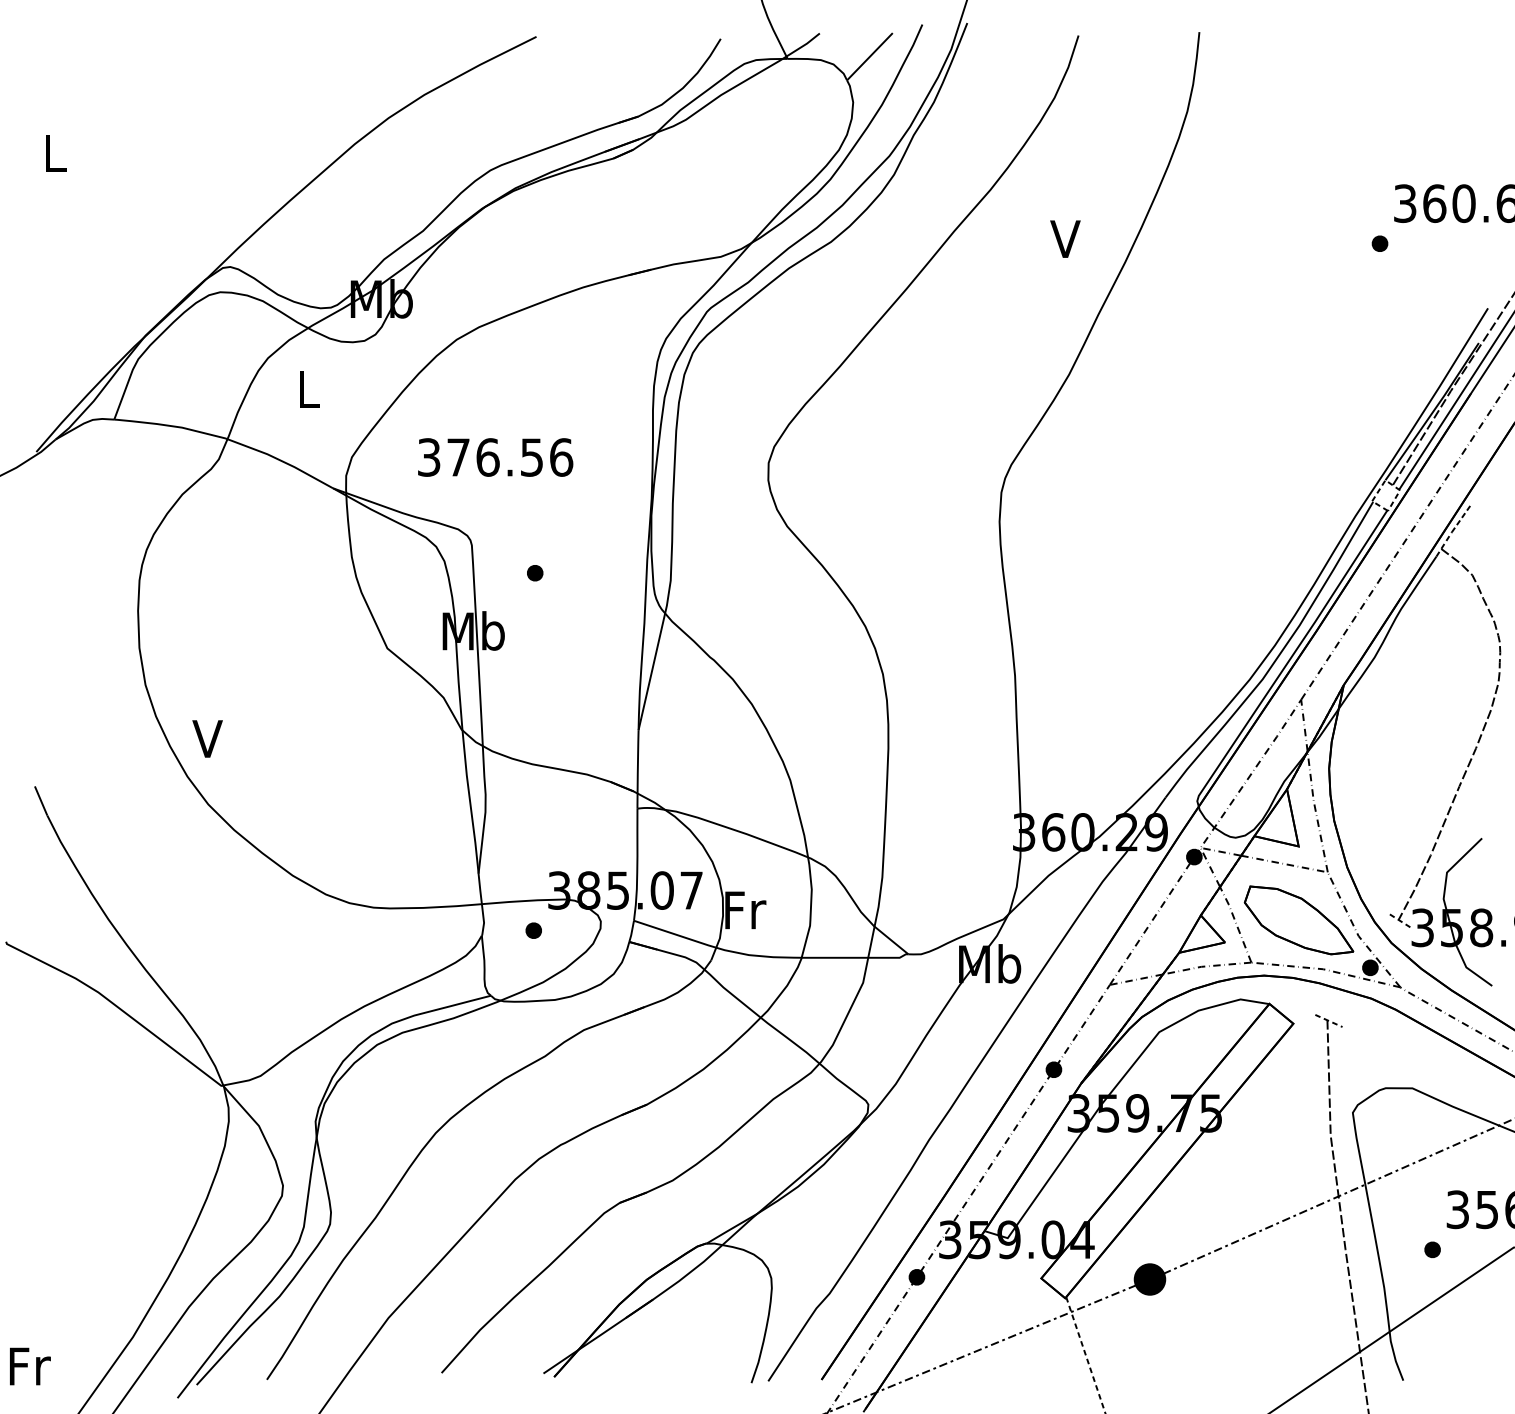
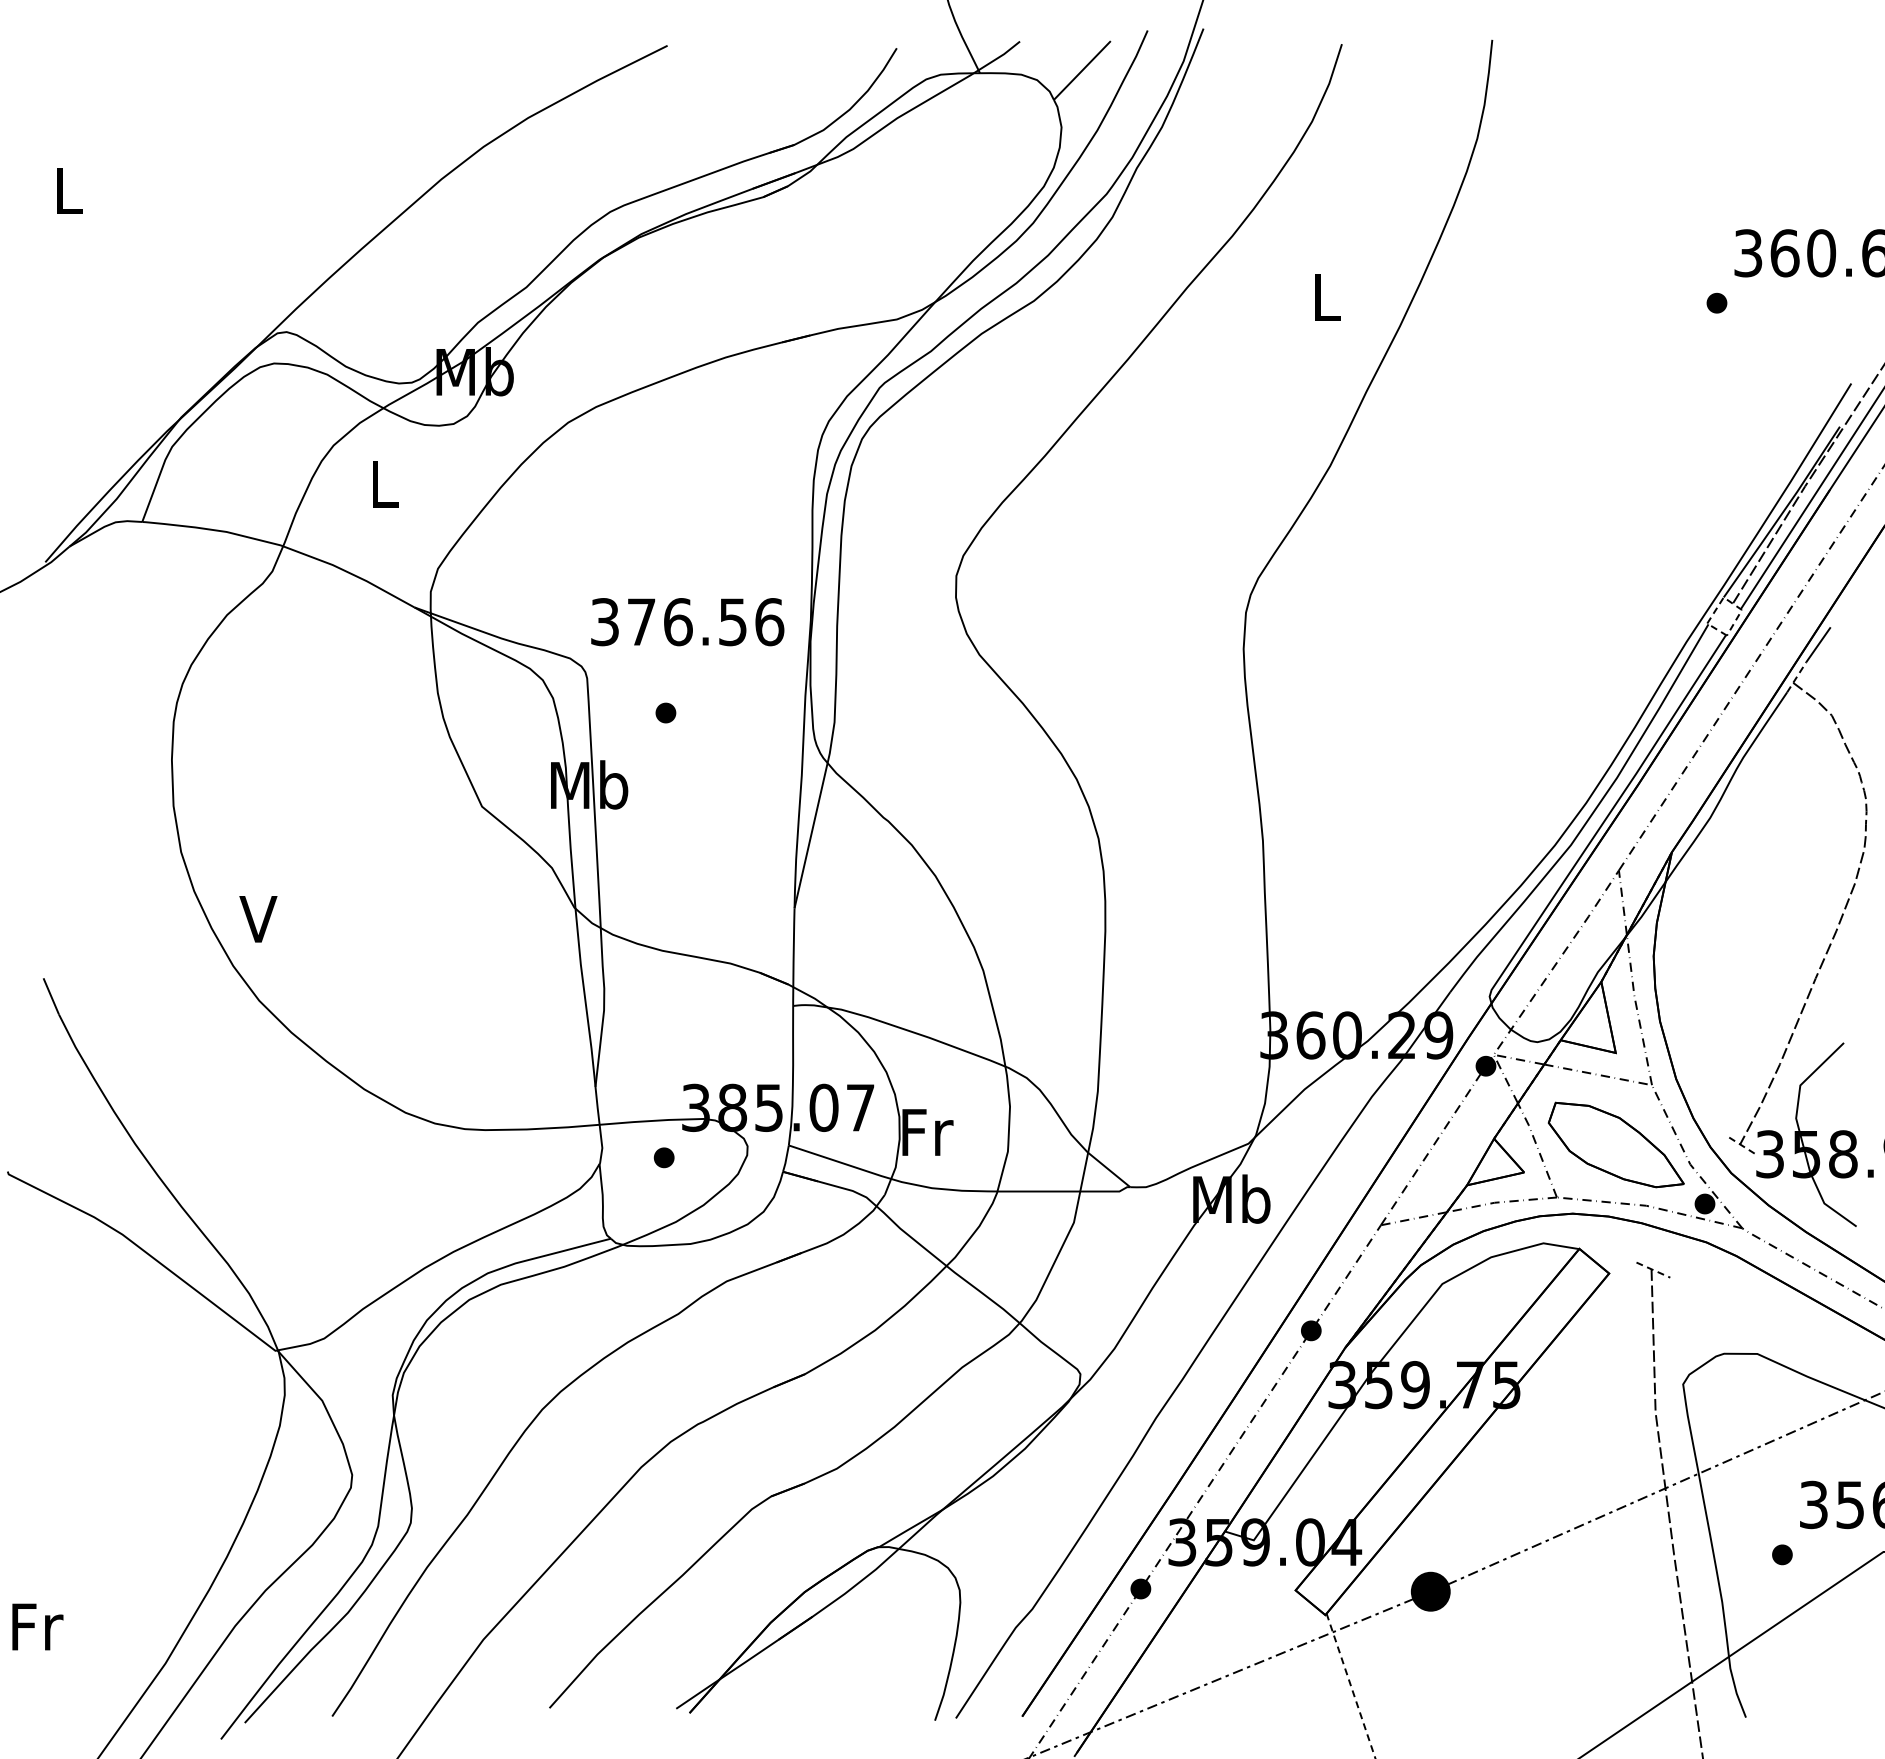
text: (1065, 239) -> (1325, 297), V -> L
text: (495, 457) -> (687, 622), moved
line: (1461, 518) -> (1818, 644), dashed -> solid
text: (30, 1366) -> (37, 1626), moved

